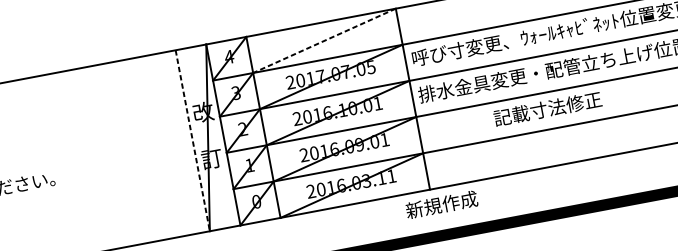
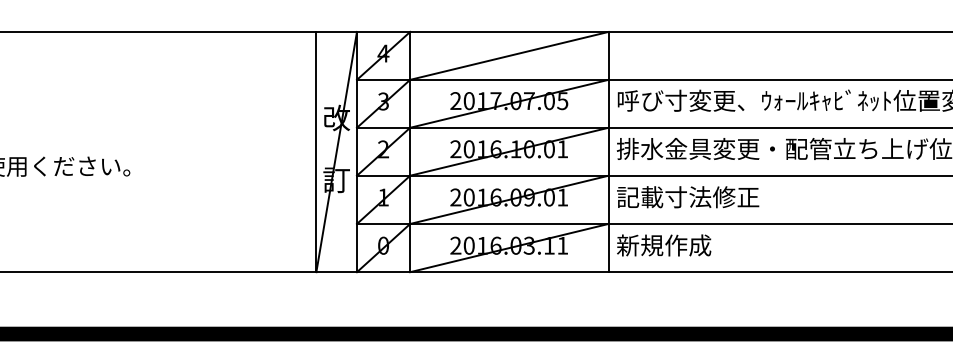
line: (323, 41) -> (508, 56), dashed -> solid
text: (548, 109) -> (688, 197), moved
line: (192, 141) -> (316, 152), dashed -> solid
text: (442, 204) -> (664, 245), moved

